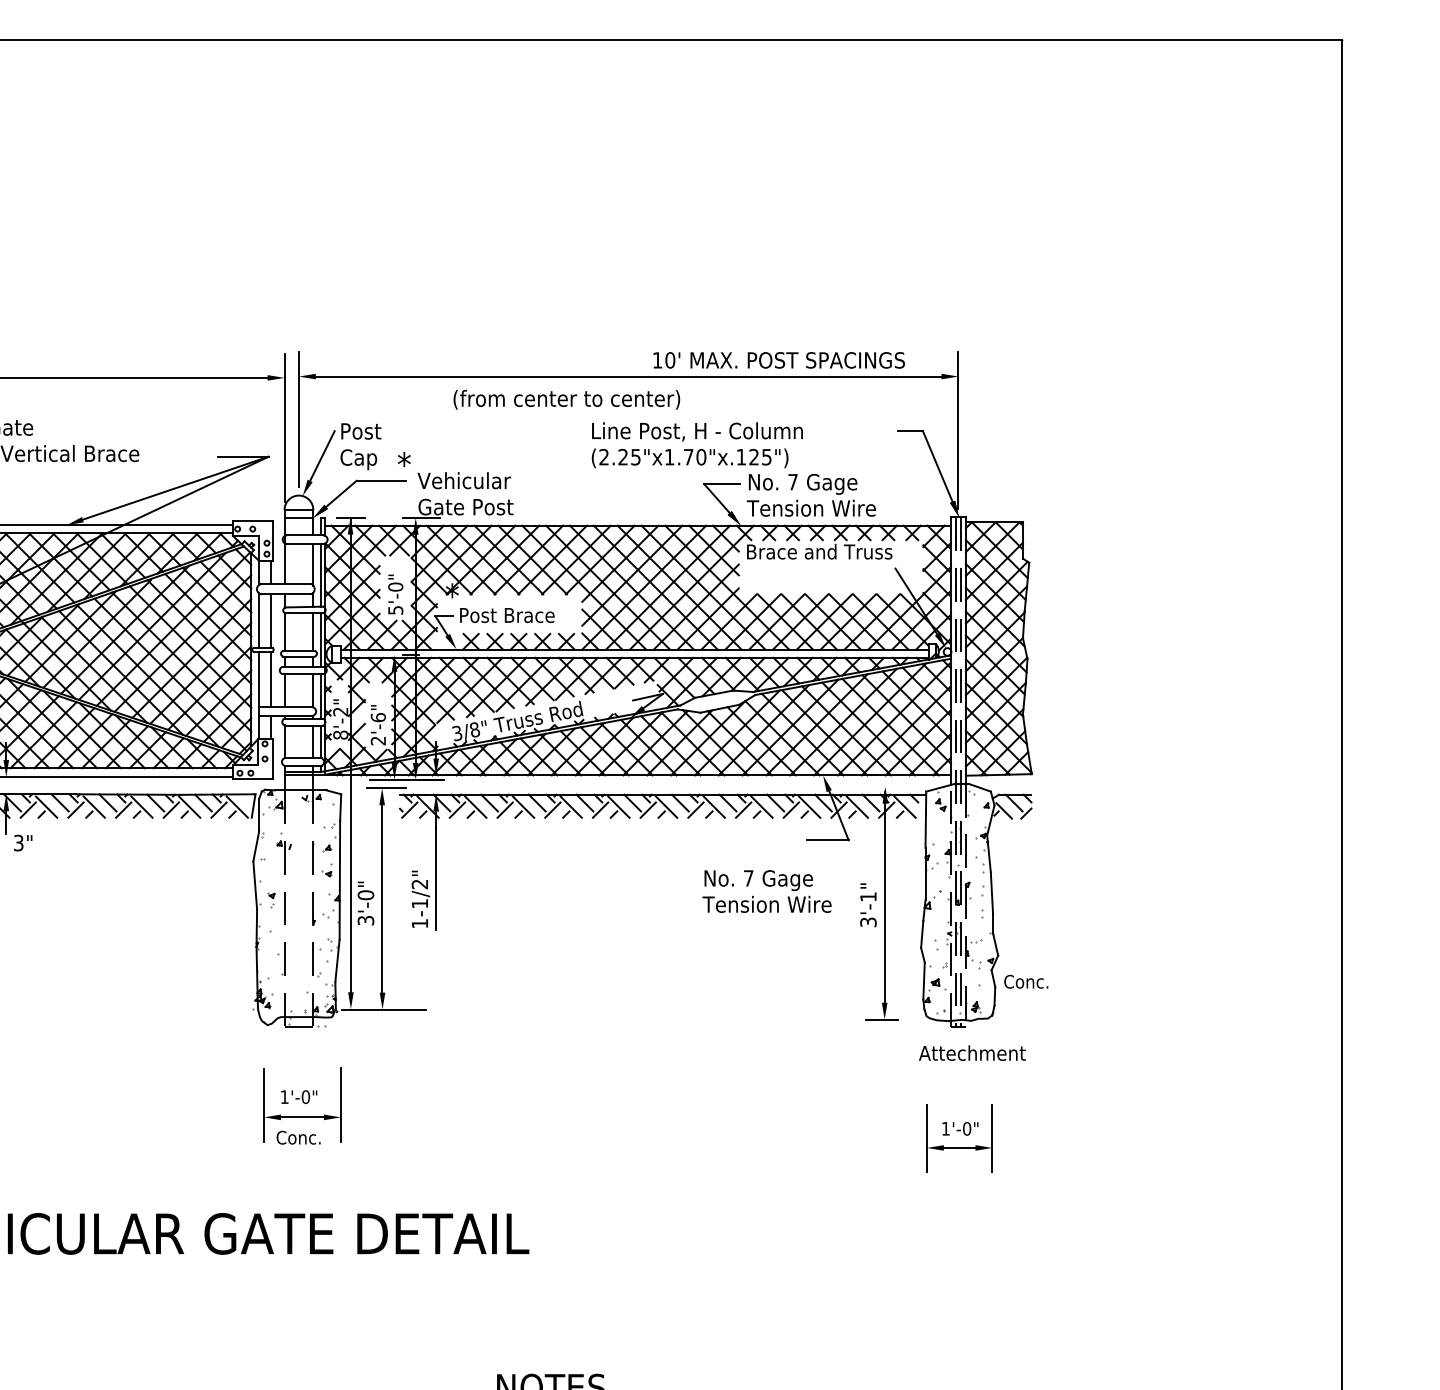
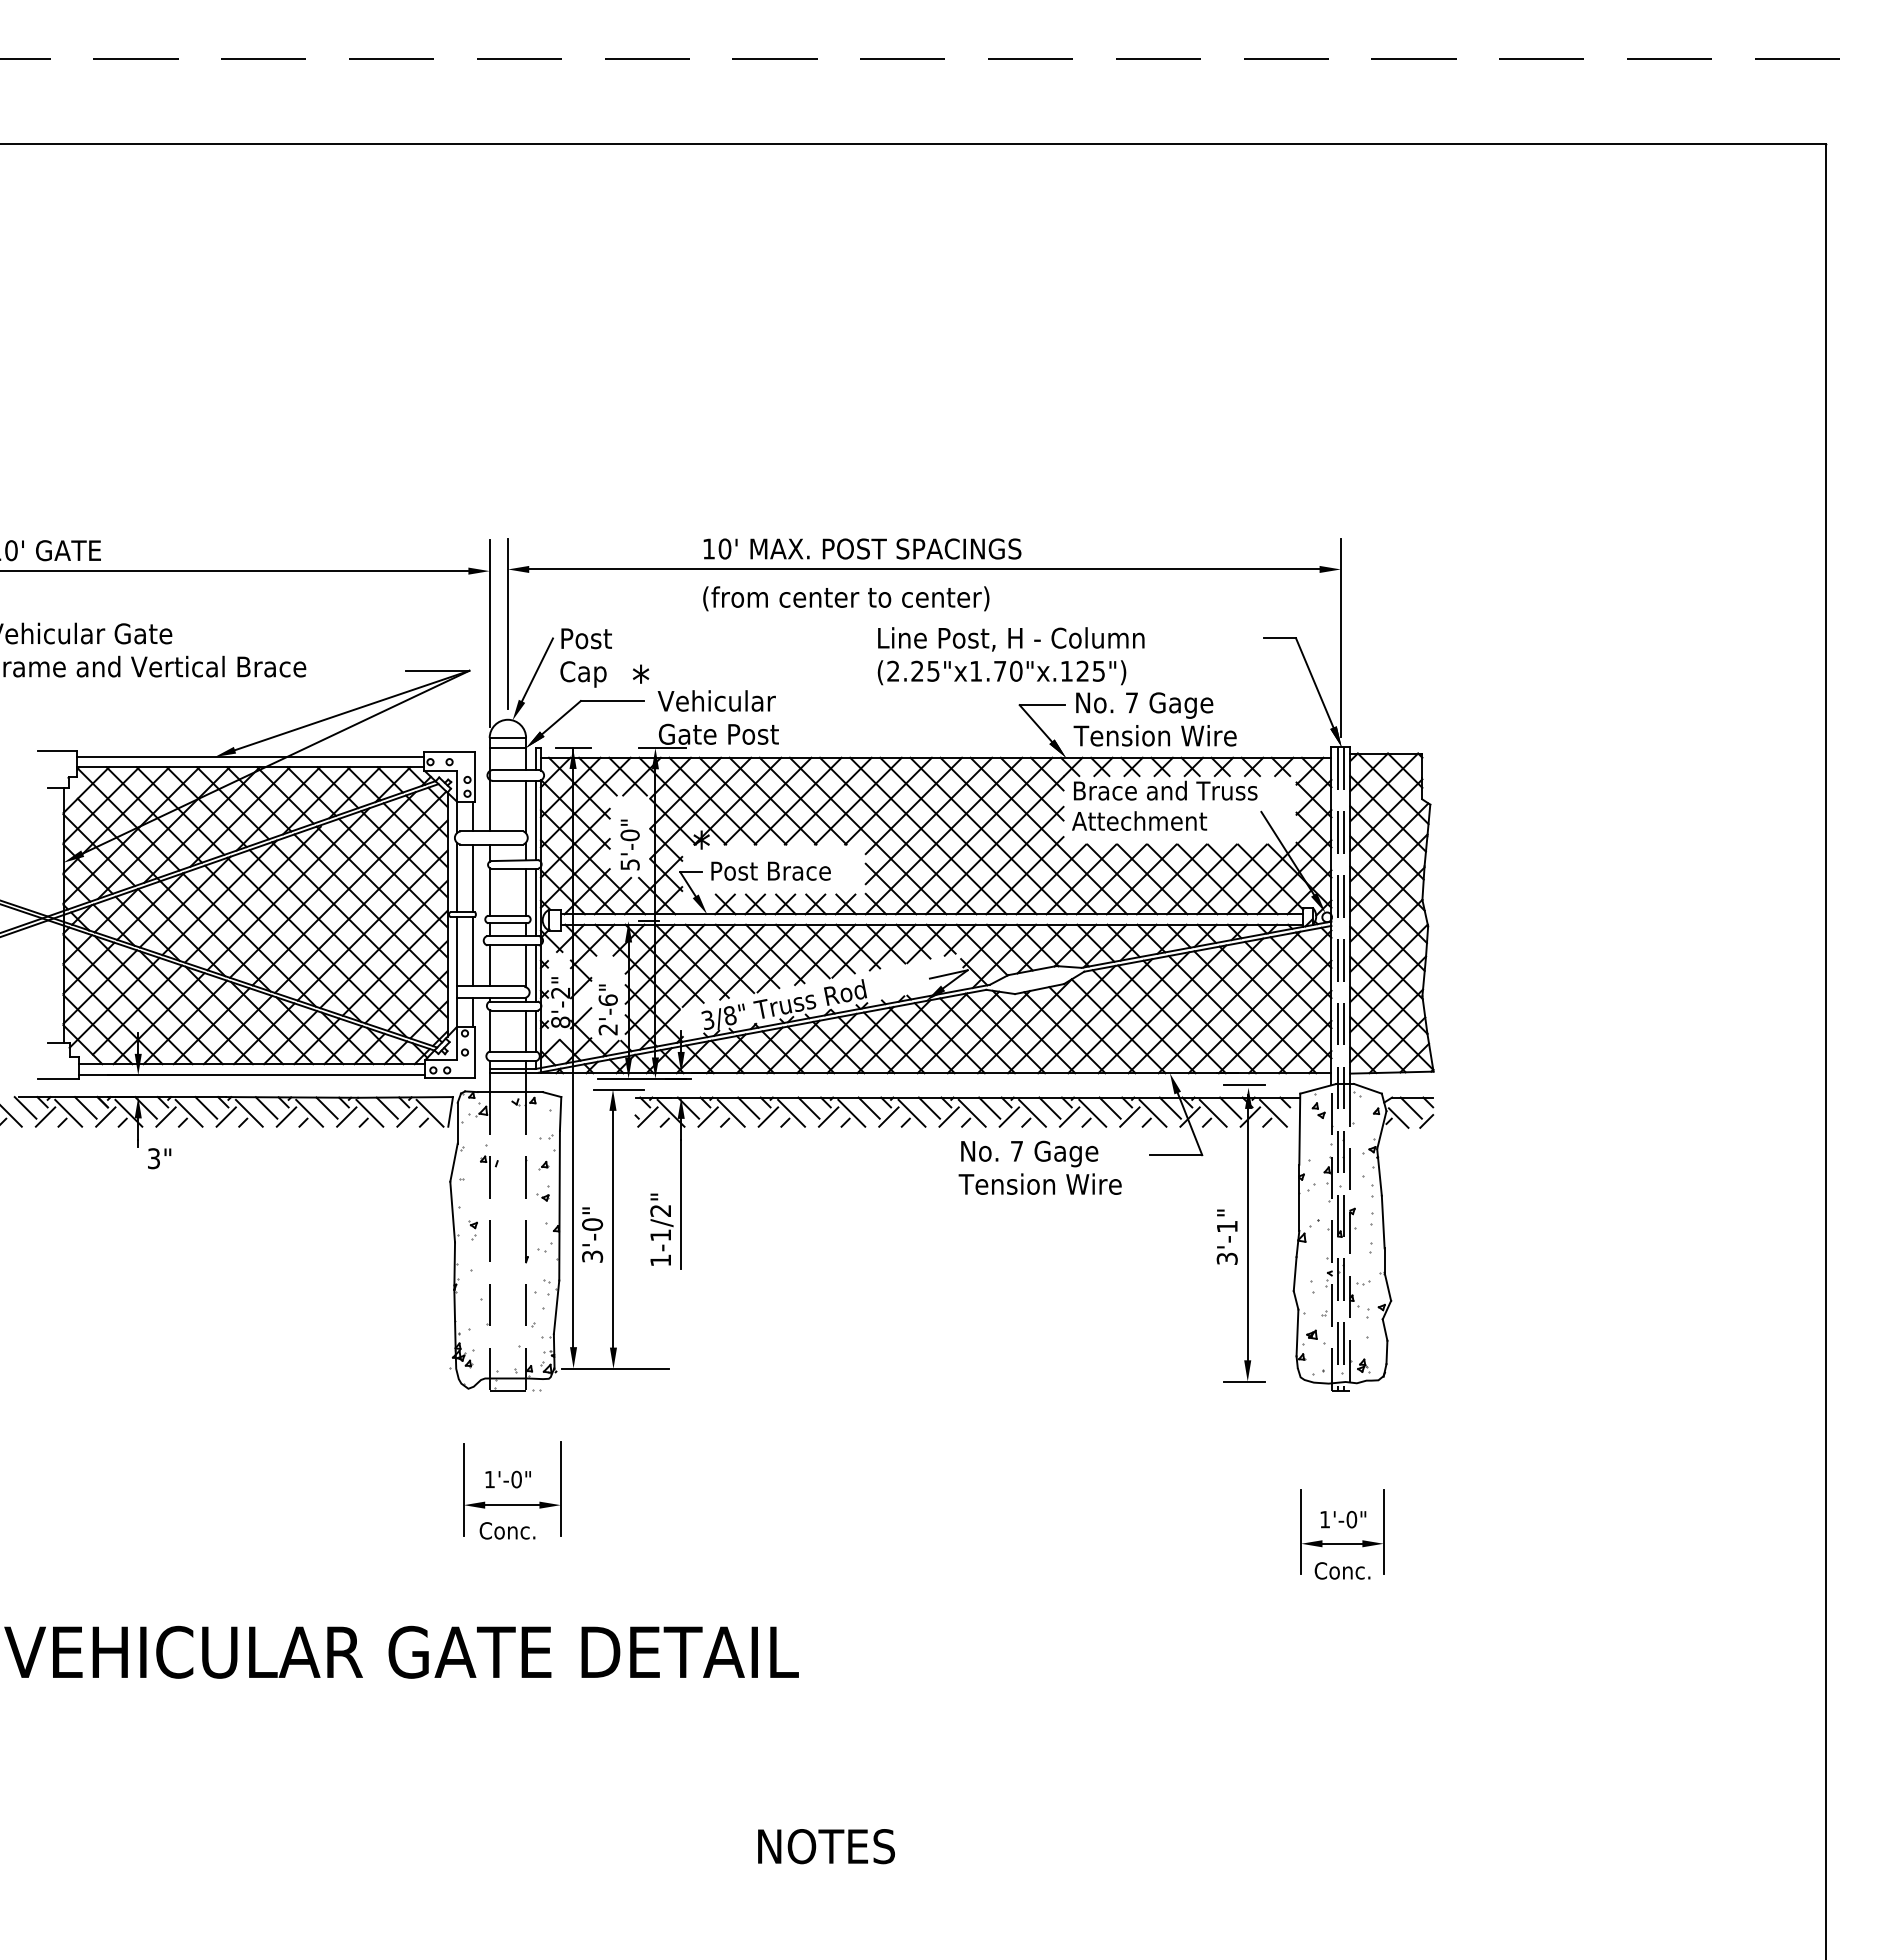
text: (779, 359) -> (862, 548), moved
line: (882, 784) -> (1244, 1084), added
text: (766, 891) -> (1039, 1167), moved
text: (1026, 981) -> (1342, 1570), moved
text: (972, 1052) -> (1139, 820), moved

